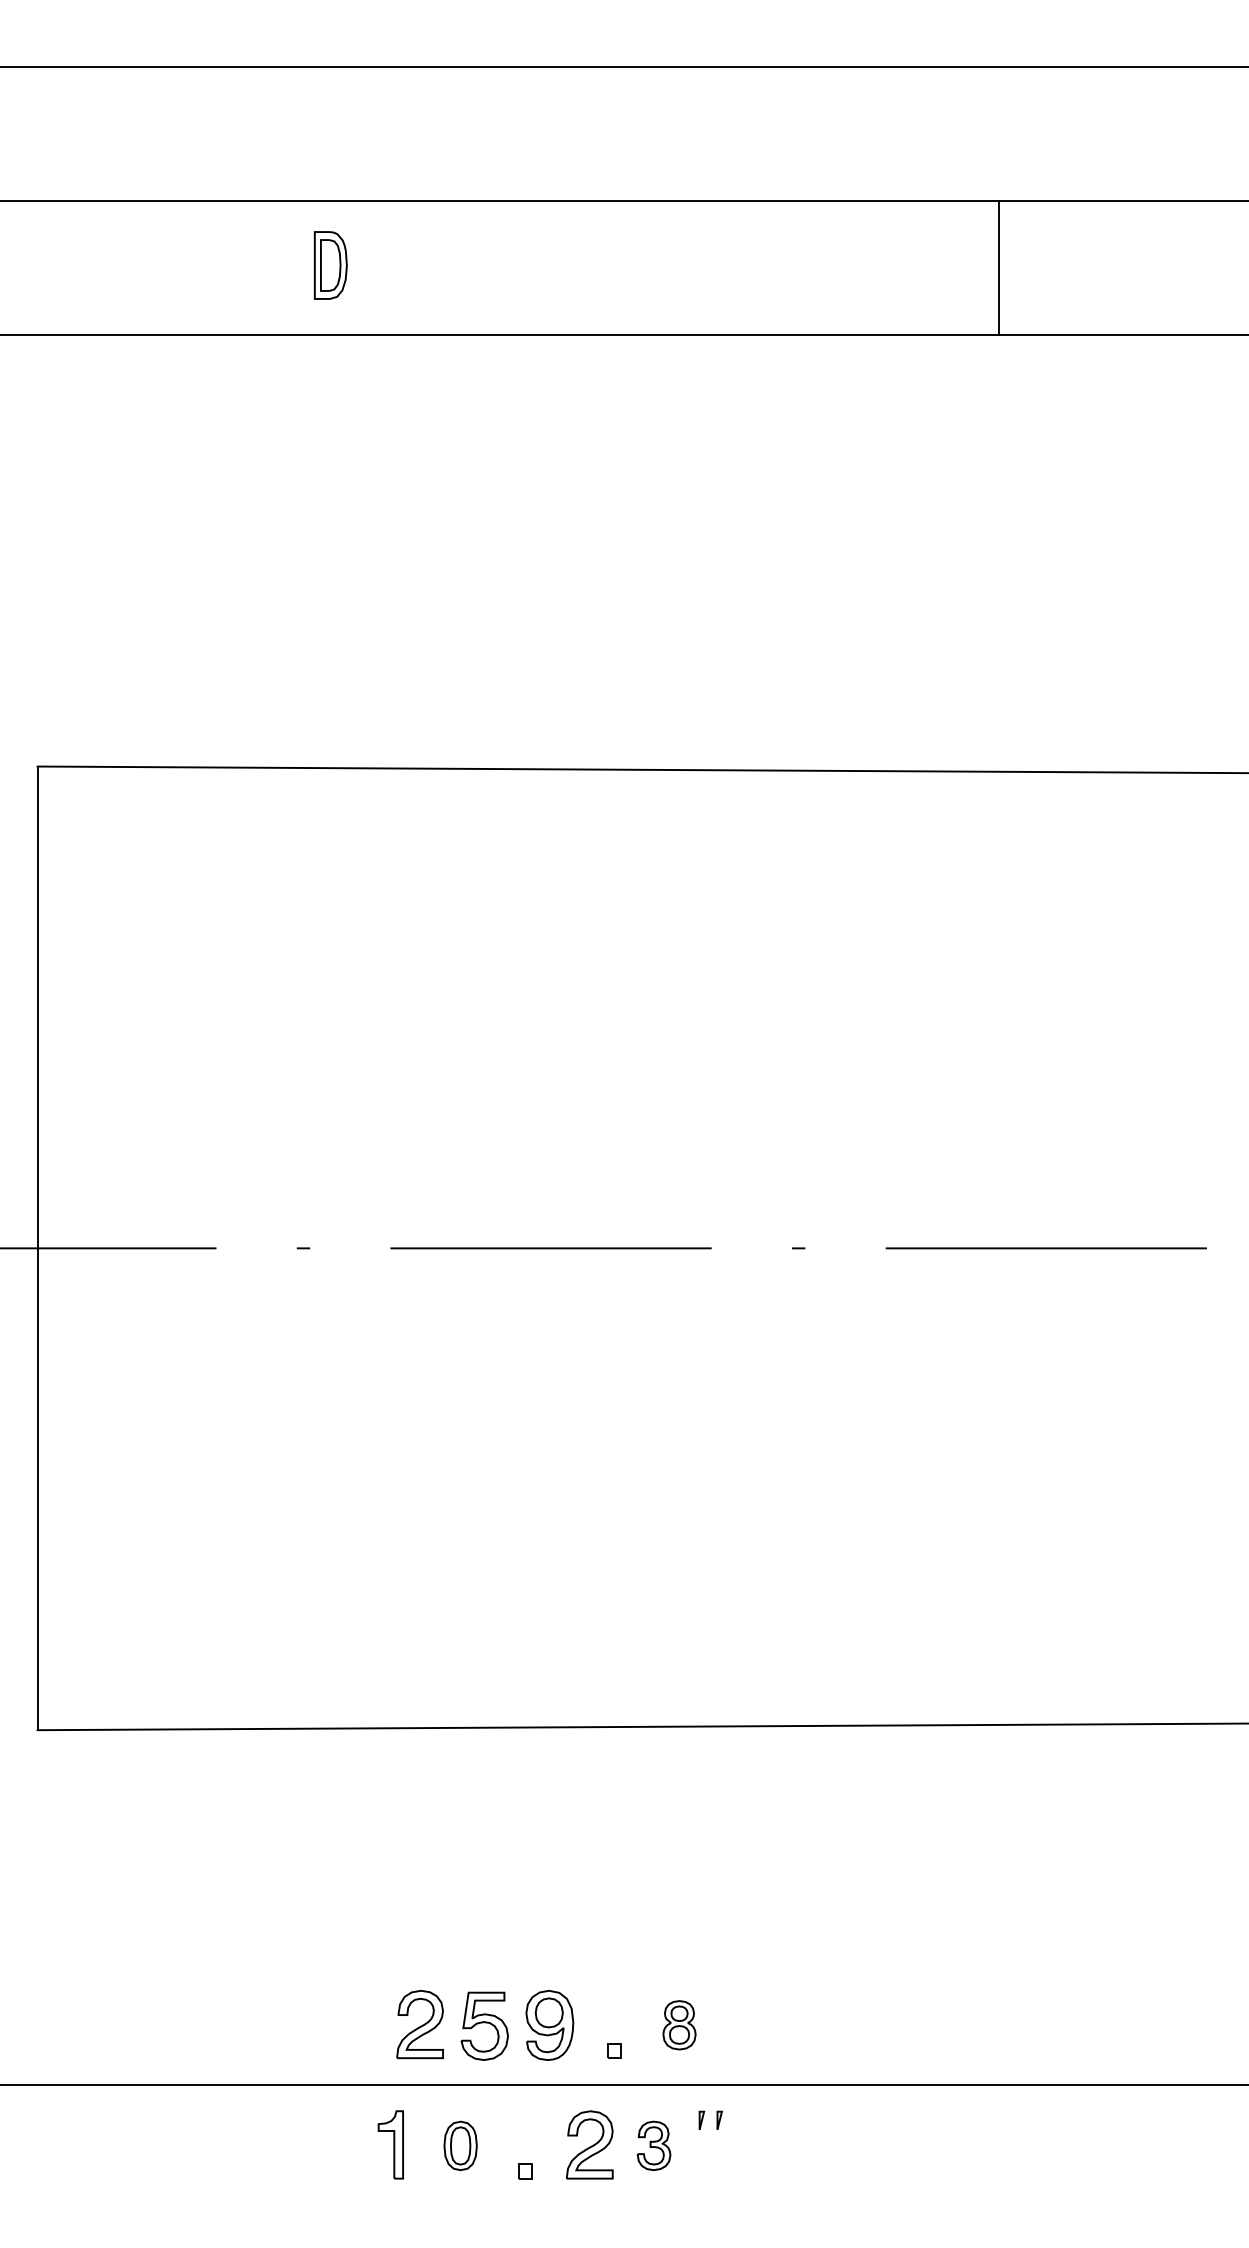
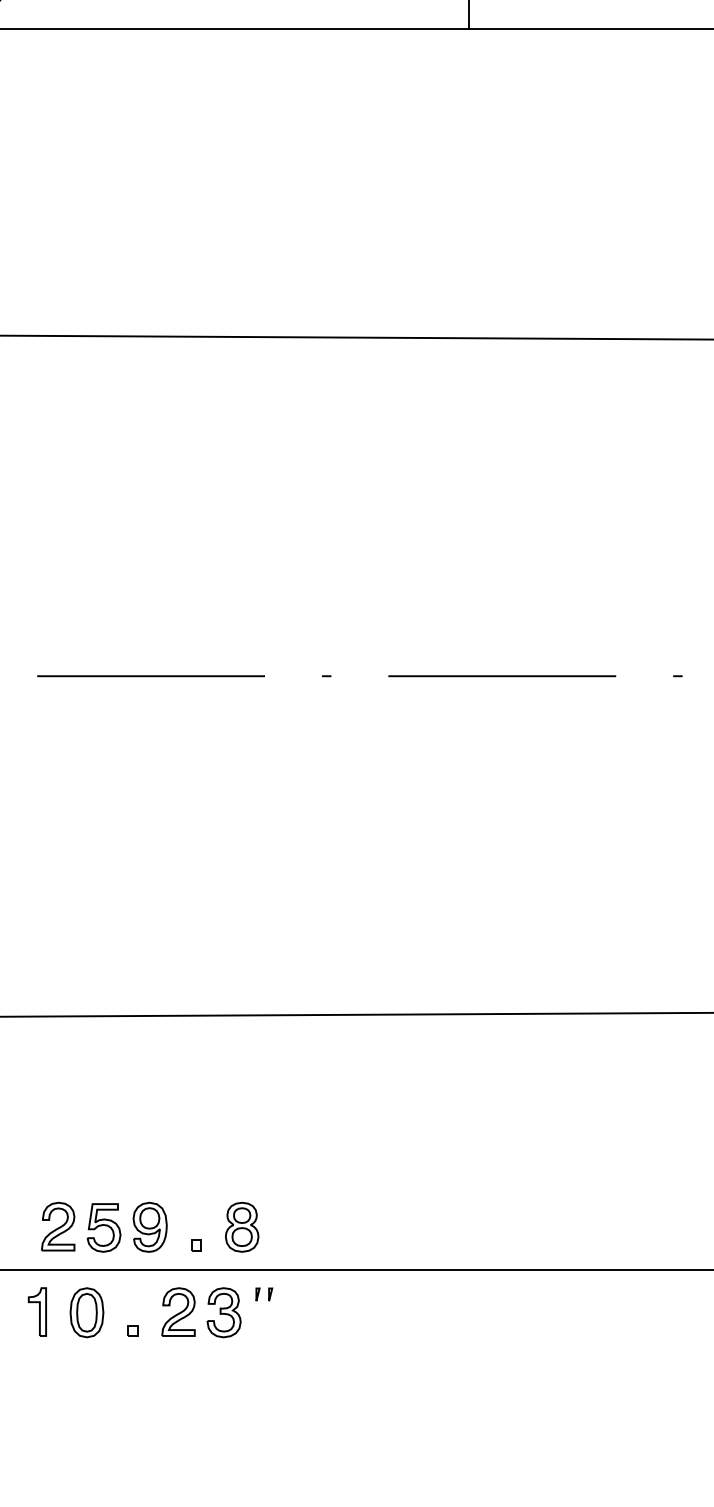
part: (679, 2024) -> (242, 1226), size x1.43
part: (460, 2145) -> (86, 1312), size x1.43
part: (653, 2145) -> (223, 1312), size x1.43

